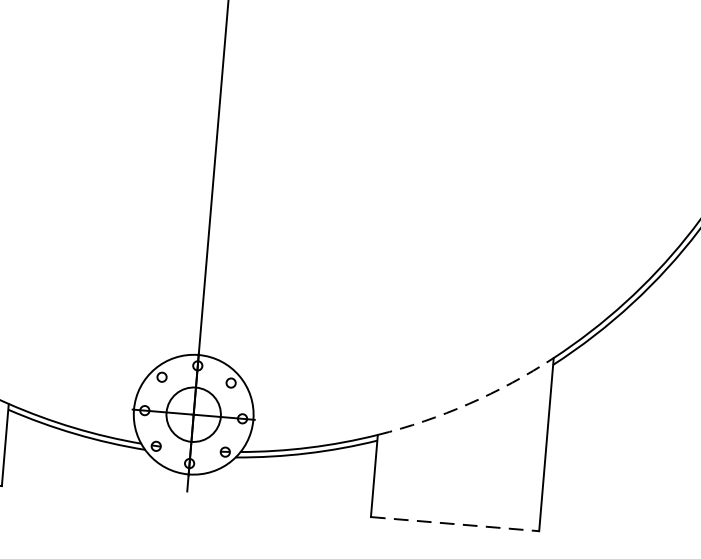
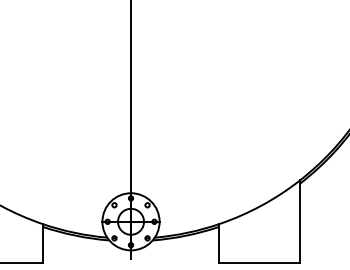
arc: (469, 403) -> (261, 205), dashed -> solid
line: (456, 524) -> (260, 263), dashed -> solid

